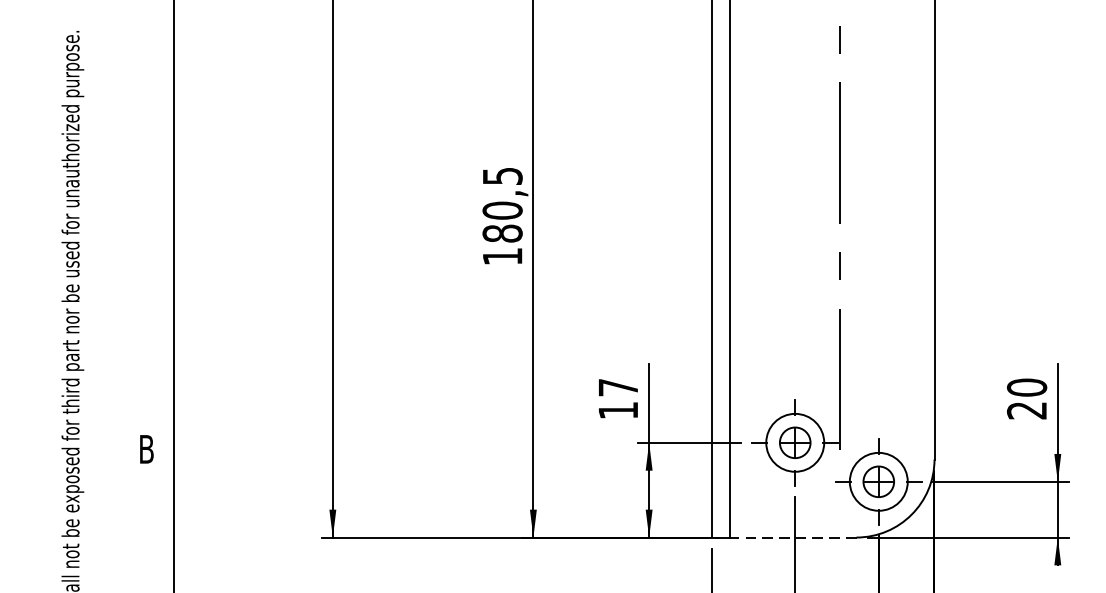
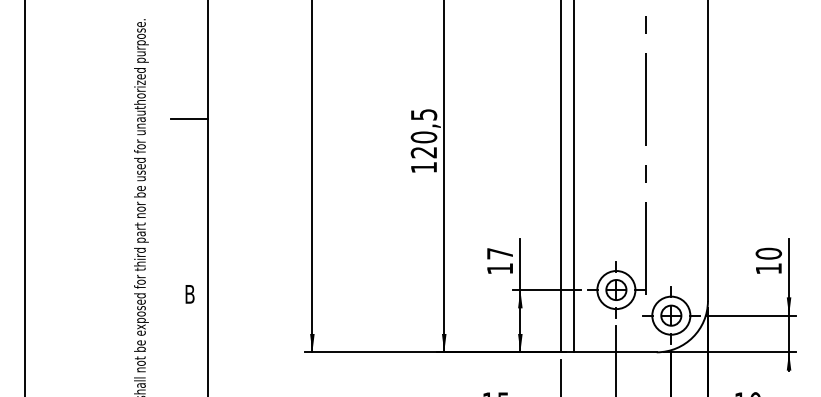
line: (145, 181) -> (189, 118), added
text: (501, 233) -> (423, 152), 180,5 -> 120,5
text: (1026, 410) -> (768, 268), 20 -> 10
line: (793, 537) -> (615, 352), dashed -> solid

